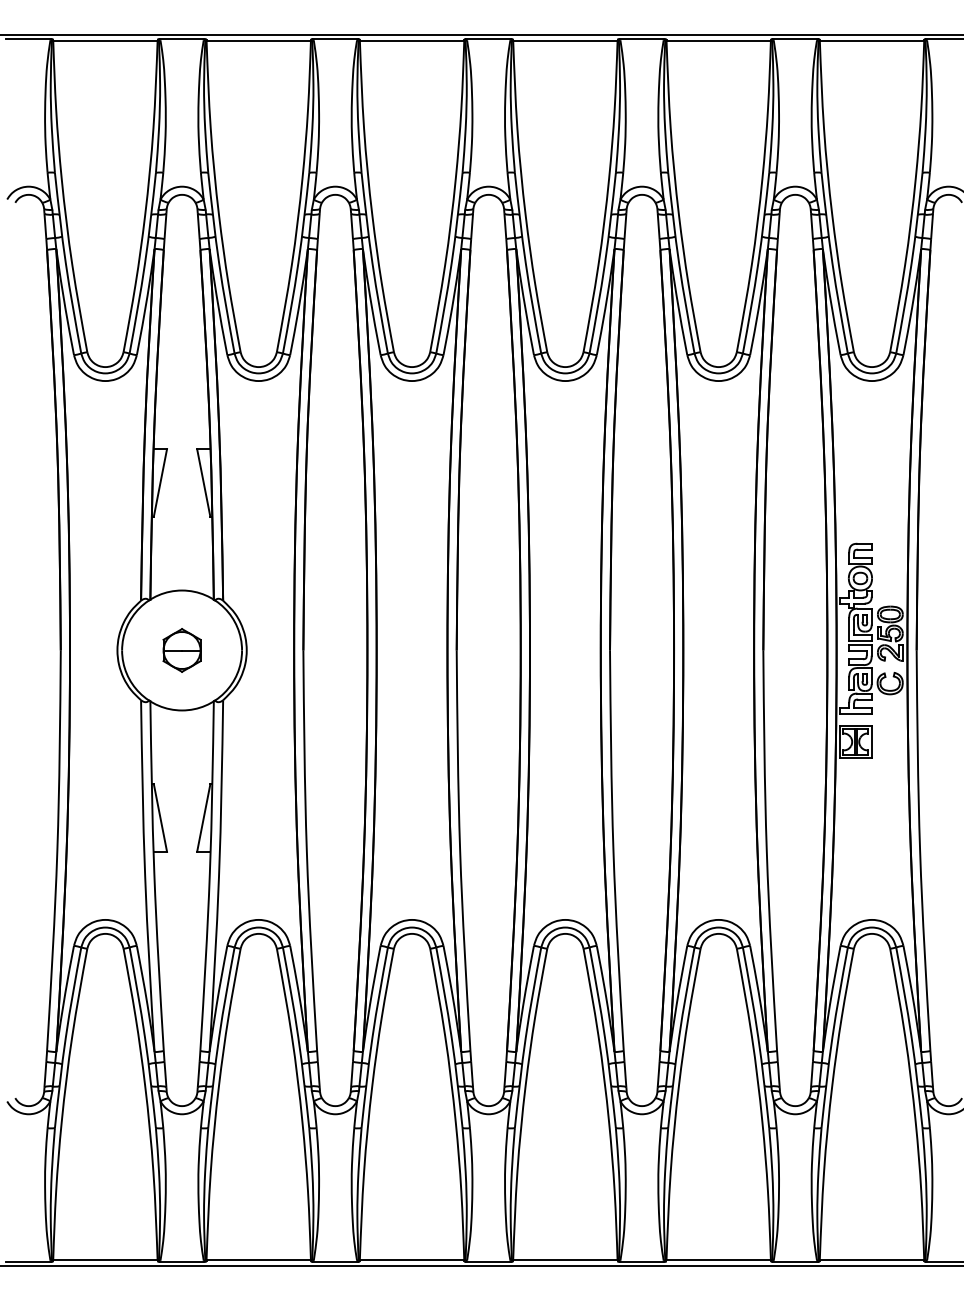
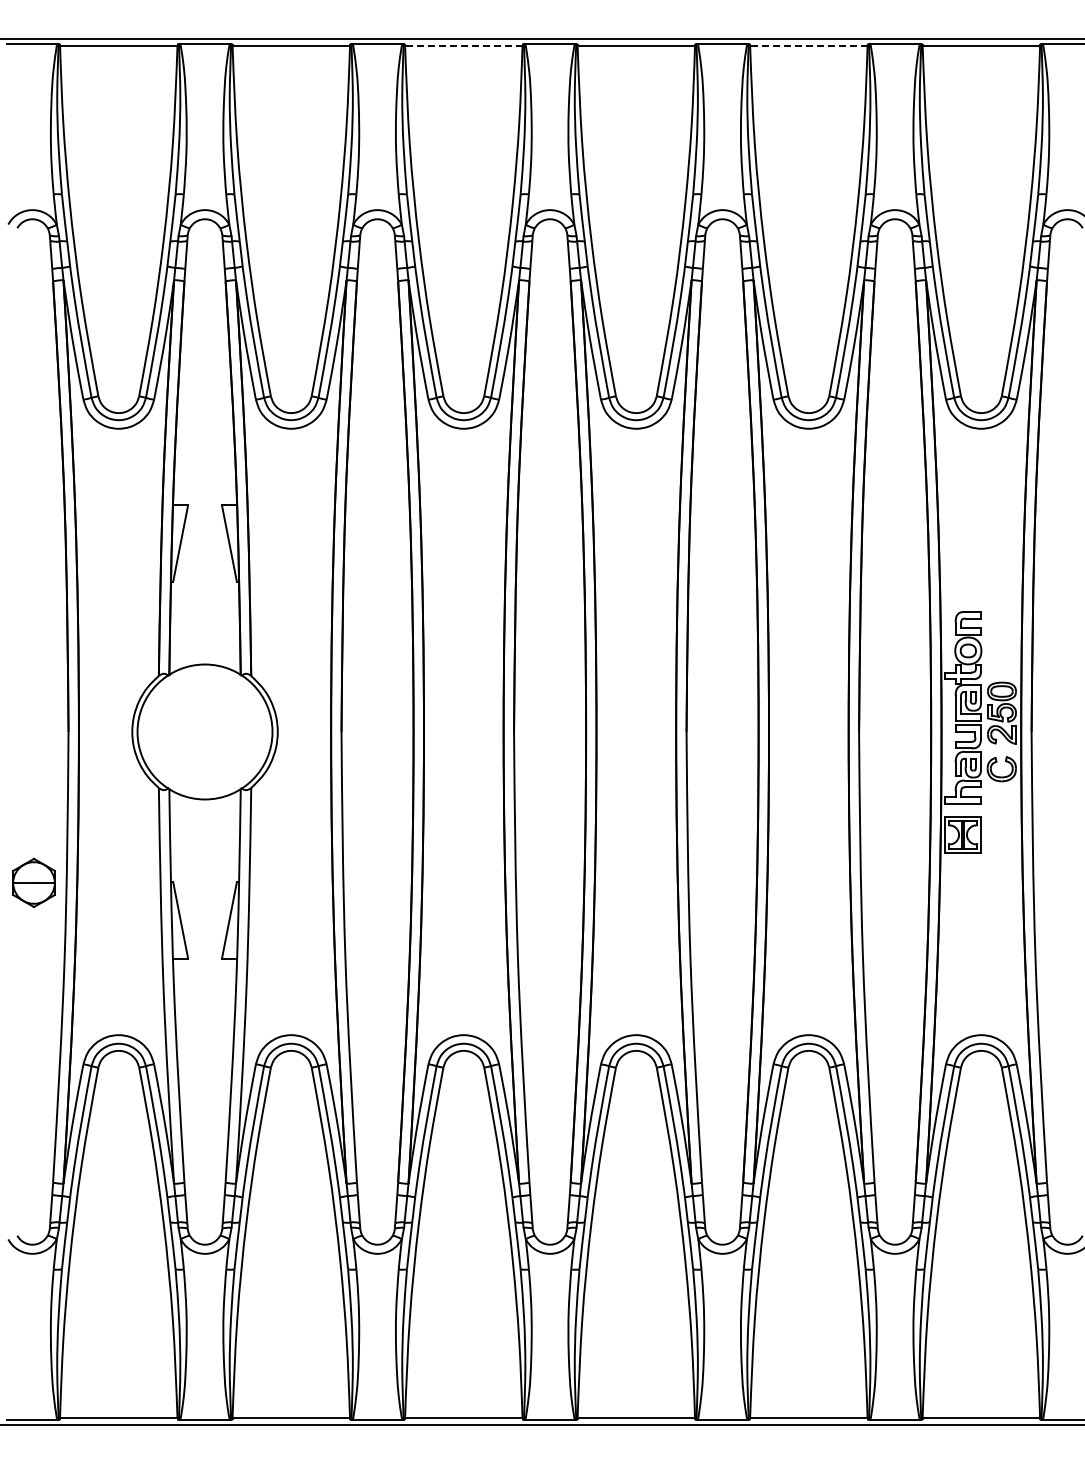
line: (411, 40) -> (463, 45), solid -> dashed
line: (718, 40) -> (808, 45), solid -> dashed
part: (181, 650) -> (33, 882), moved

